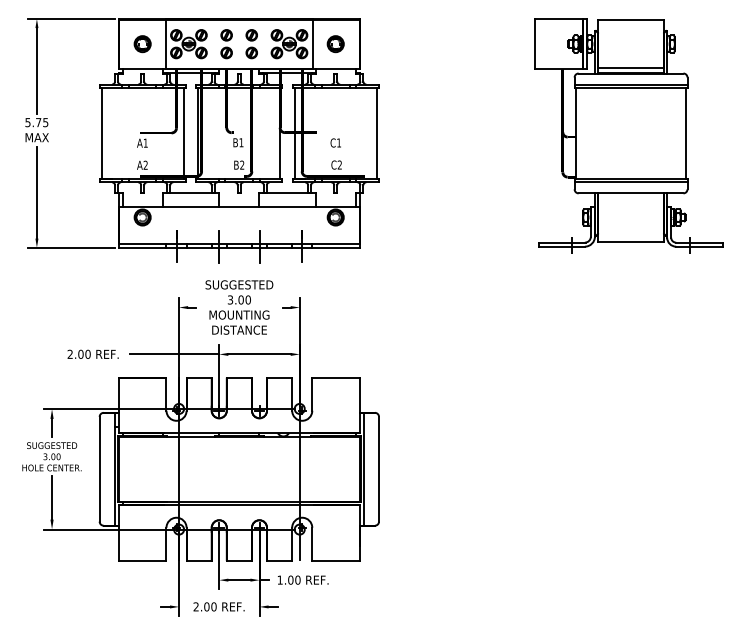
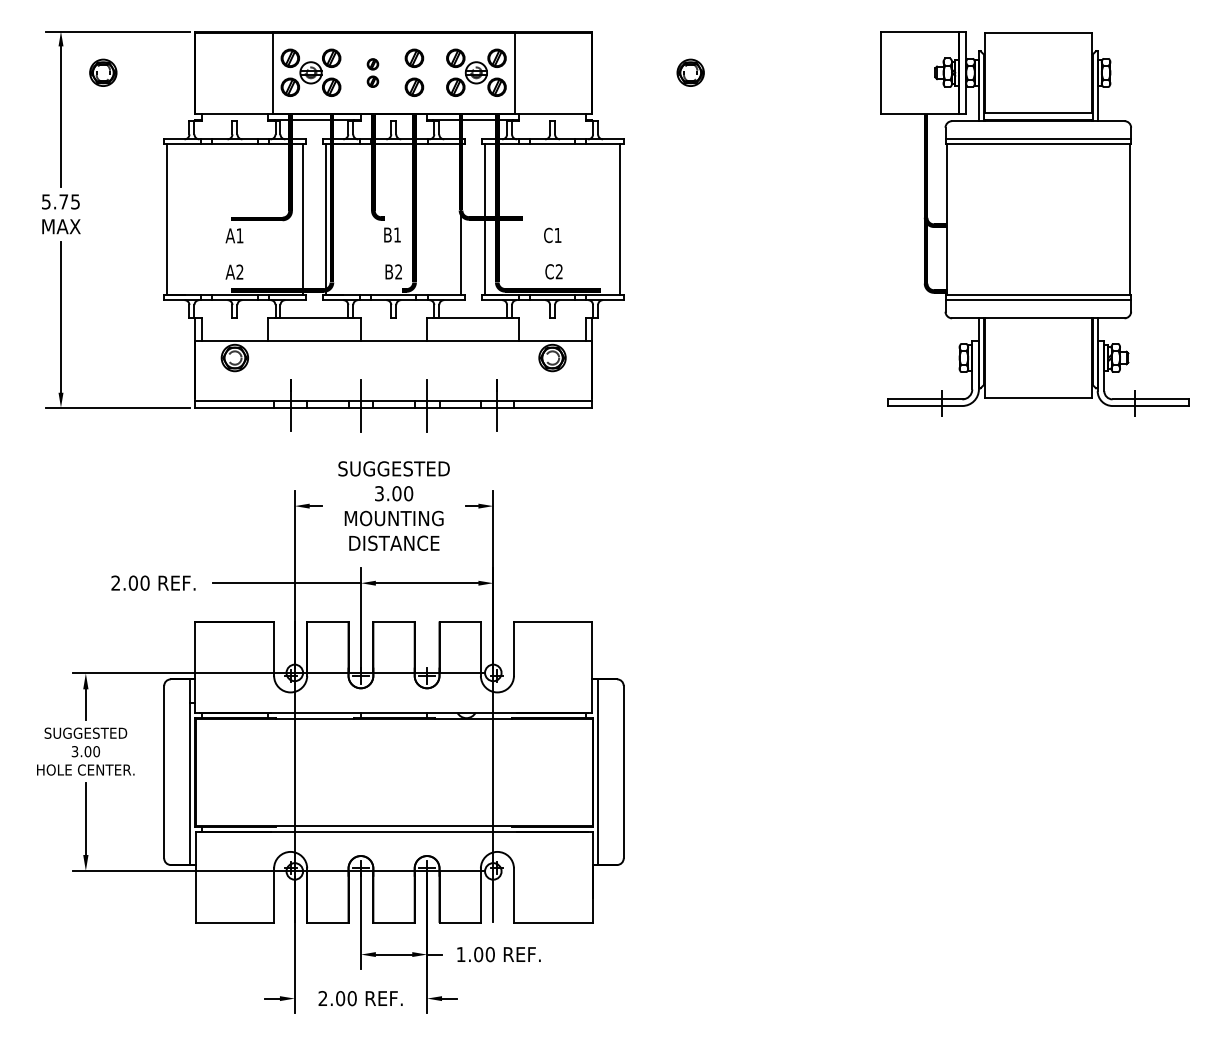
part: (142, 44) -> (103, 73), moved
part: (226, 44) -> (372, 73), size x0.6
part: (335, 44) -> (690, 73), moved

